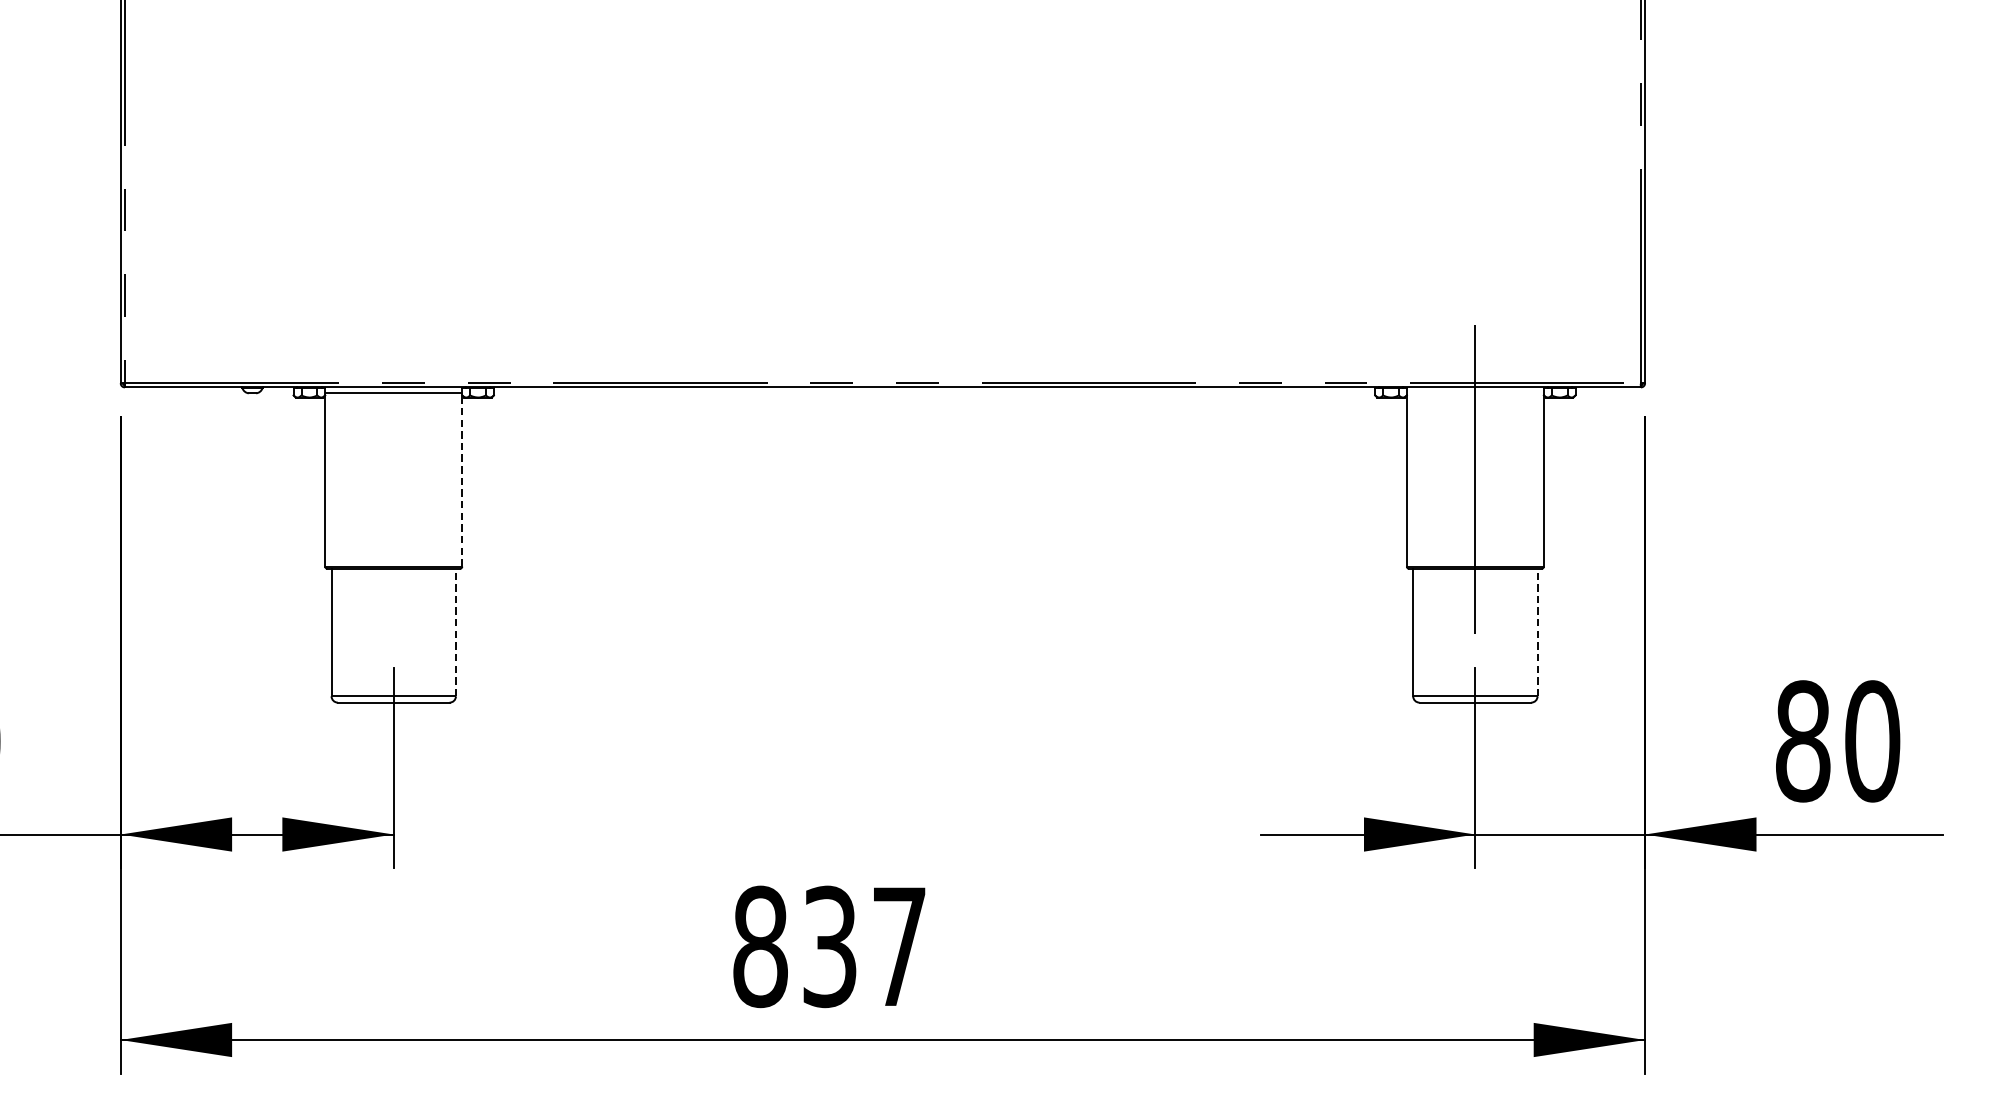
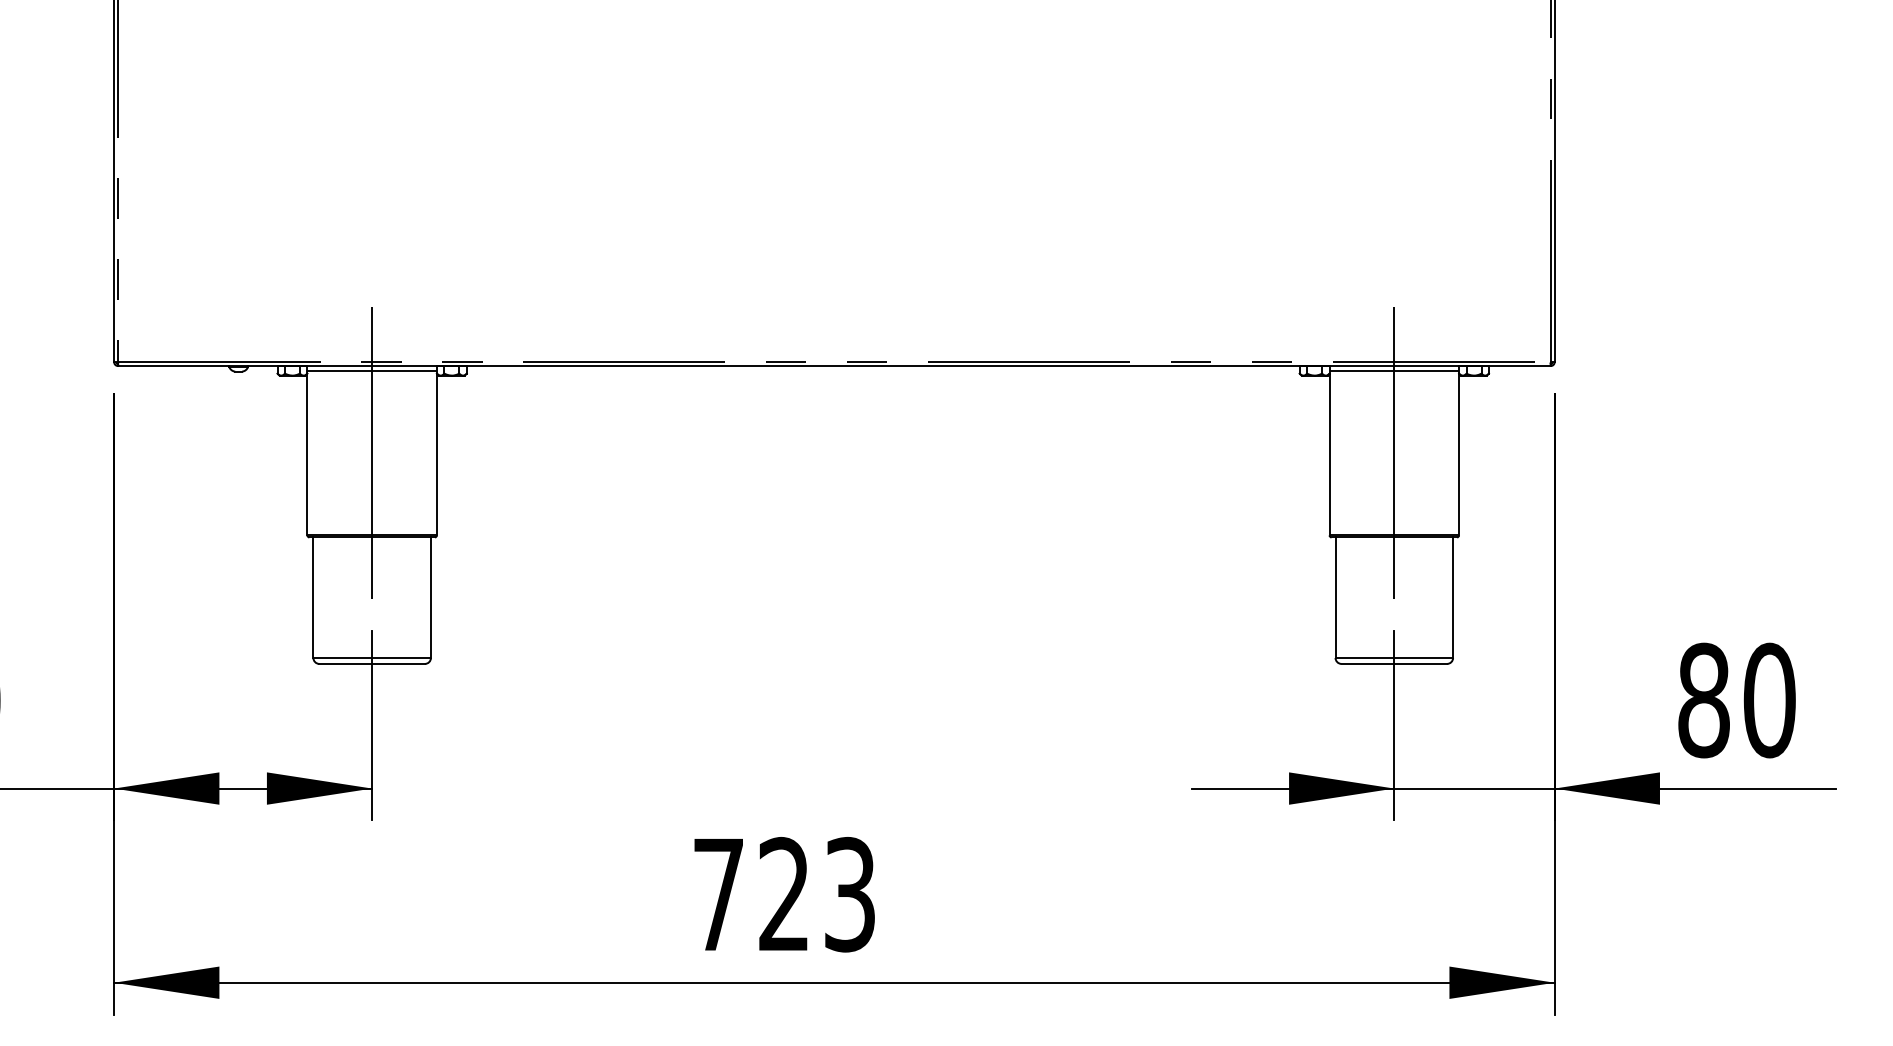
line: (1475, 393) -> (1394, 371), added
line: (394, 479) -> (372, 453), added
line: (461, 481) -> (436, 454), dashed -> solid
line: (455, 632) -> (430, 597), dashed -> solid
line: (1538, 632) -> (1453, 597), dashed -> solid
text: (829, 946) -> (783, 894), 837 -> 723

